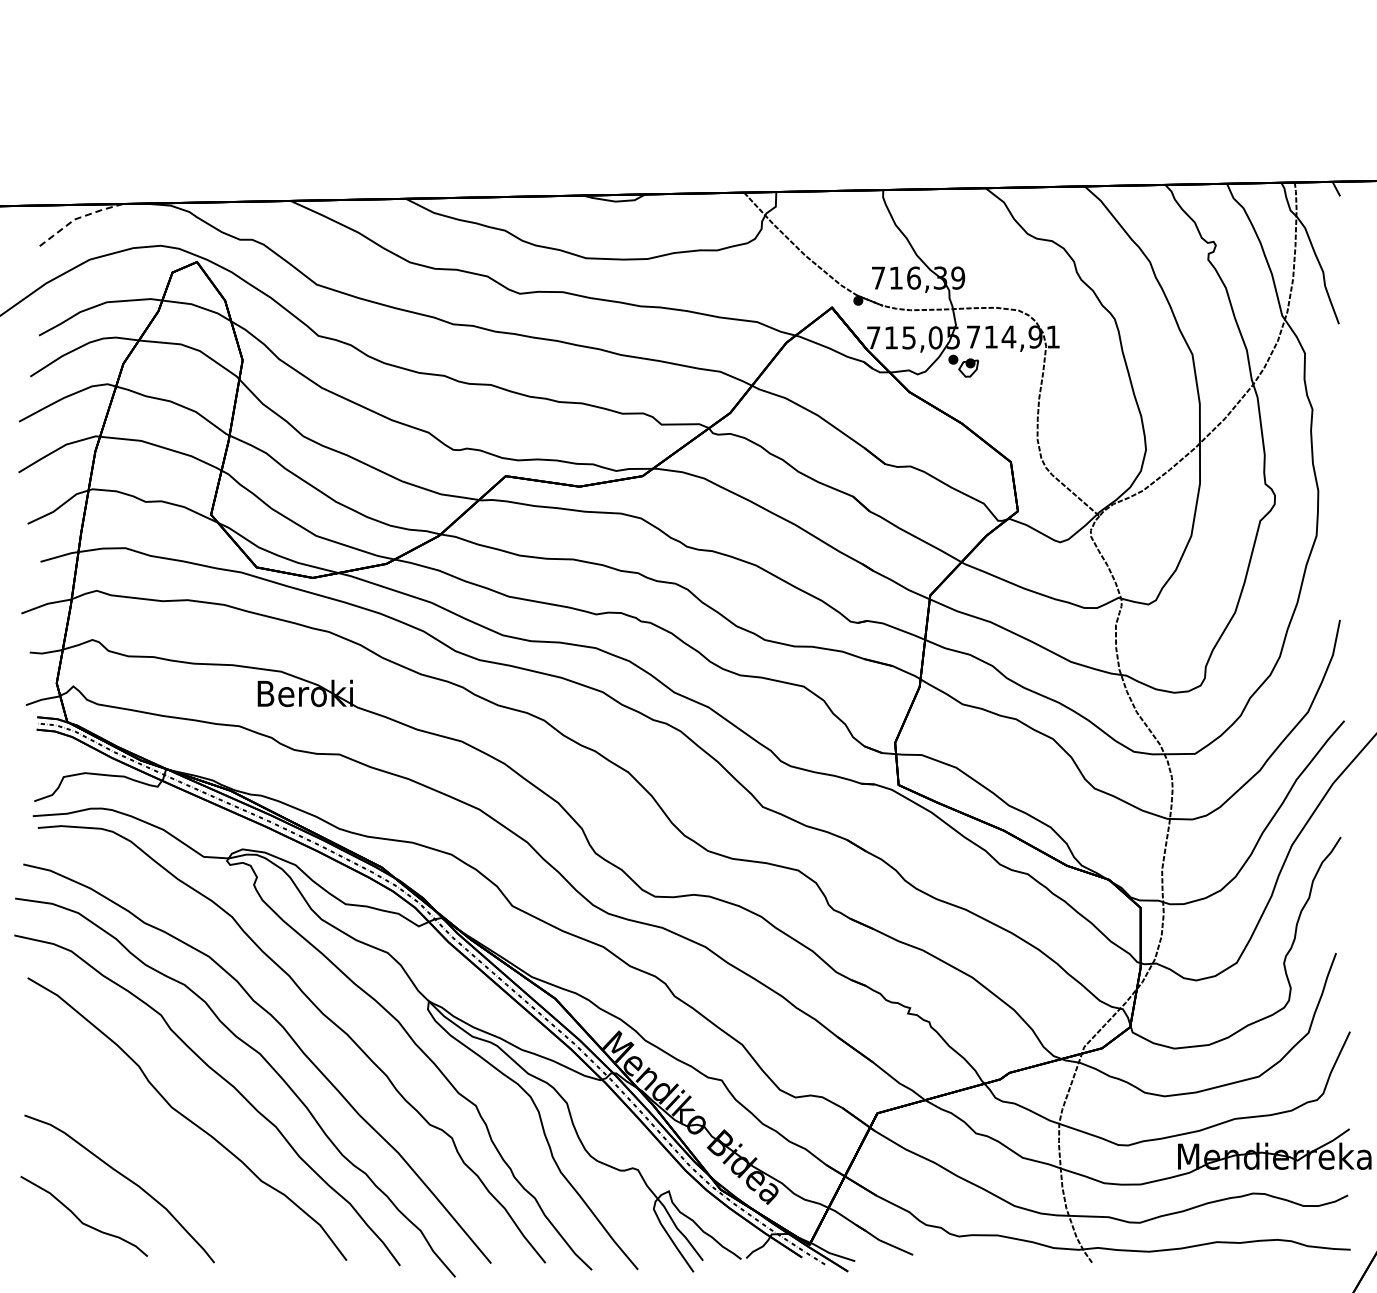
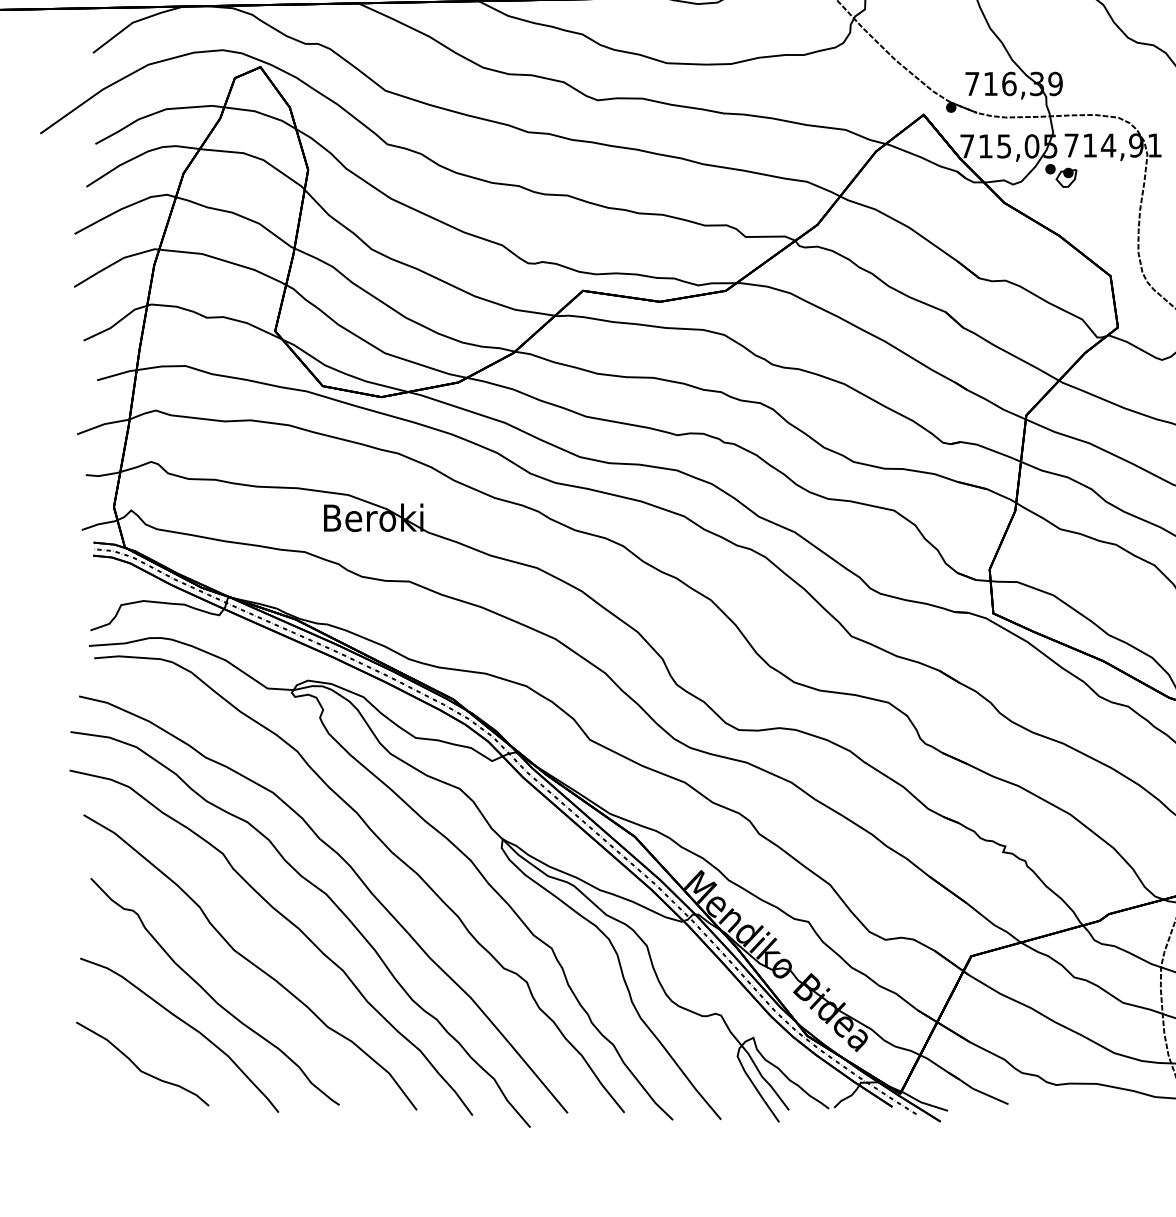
line: (76, 218) -> (134, 21), dashed -> solid
curve: (149, 1150) -> (210, 995), added

